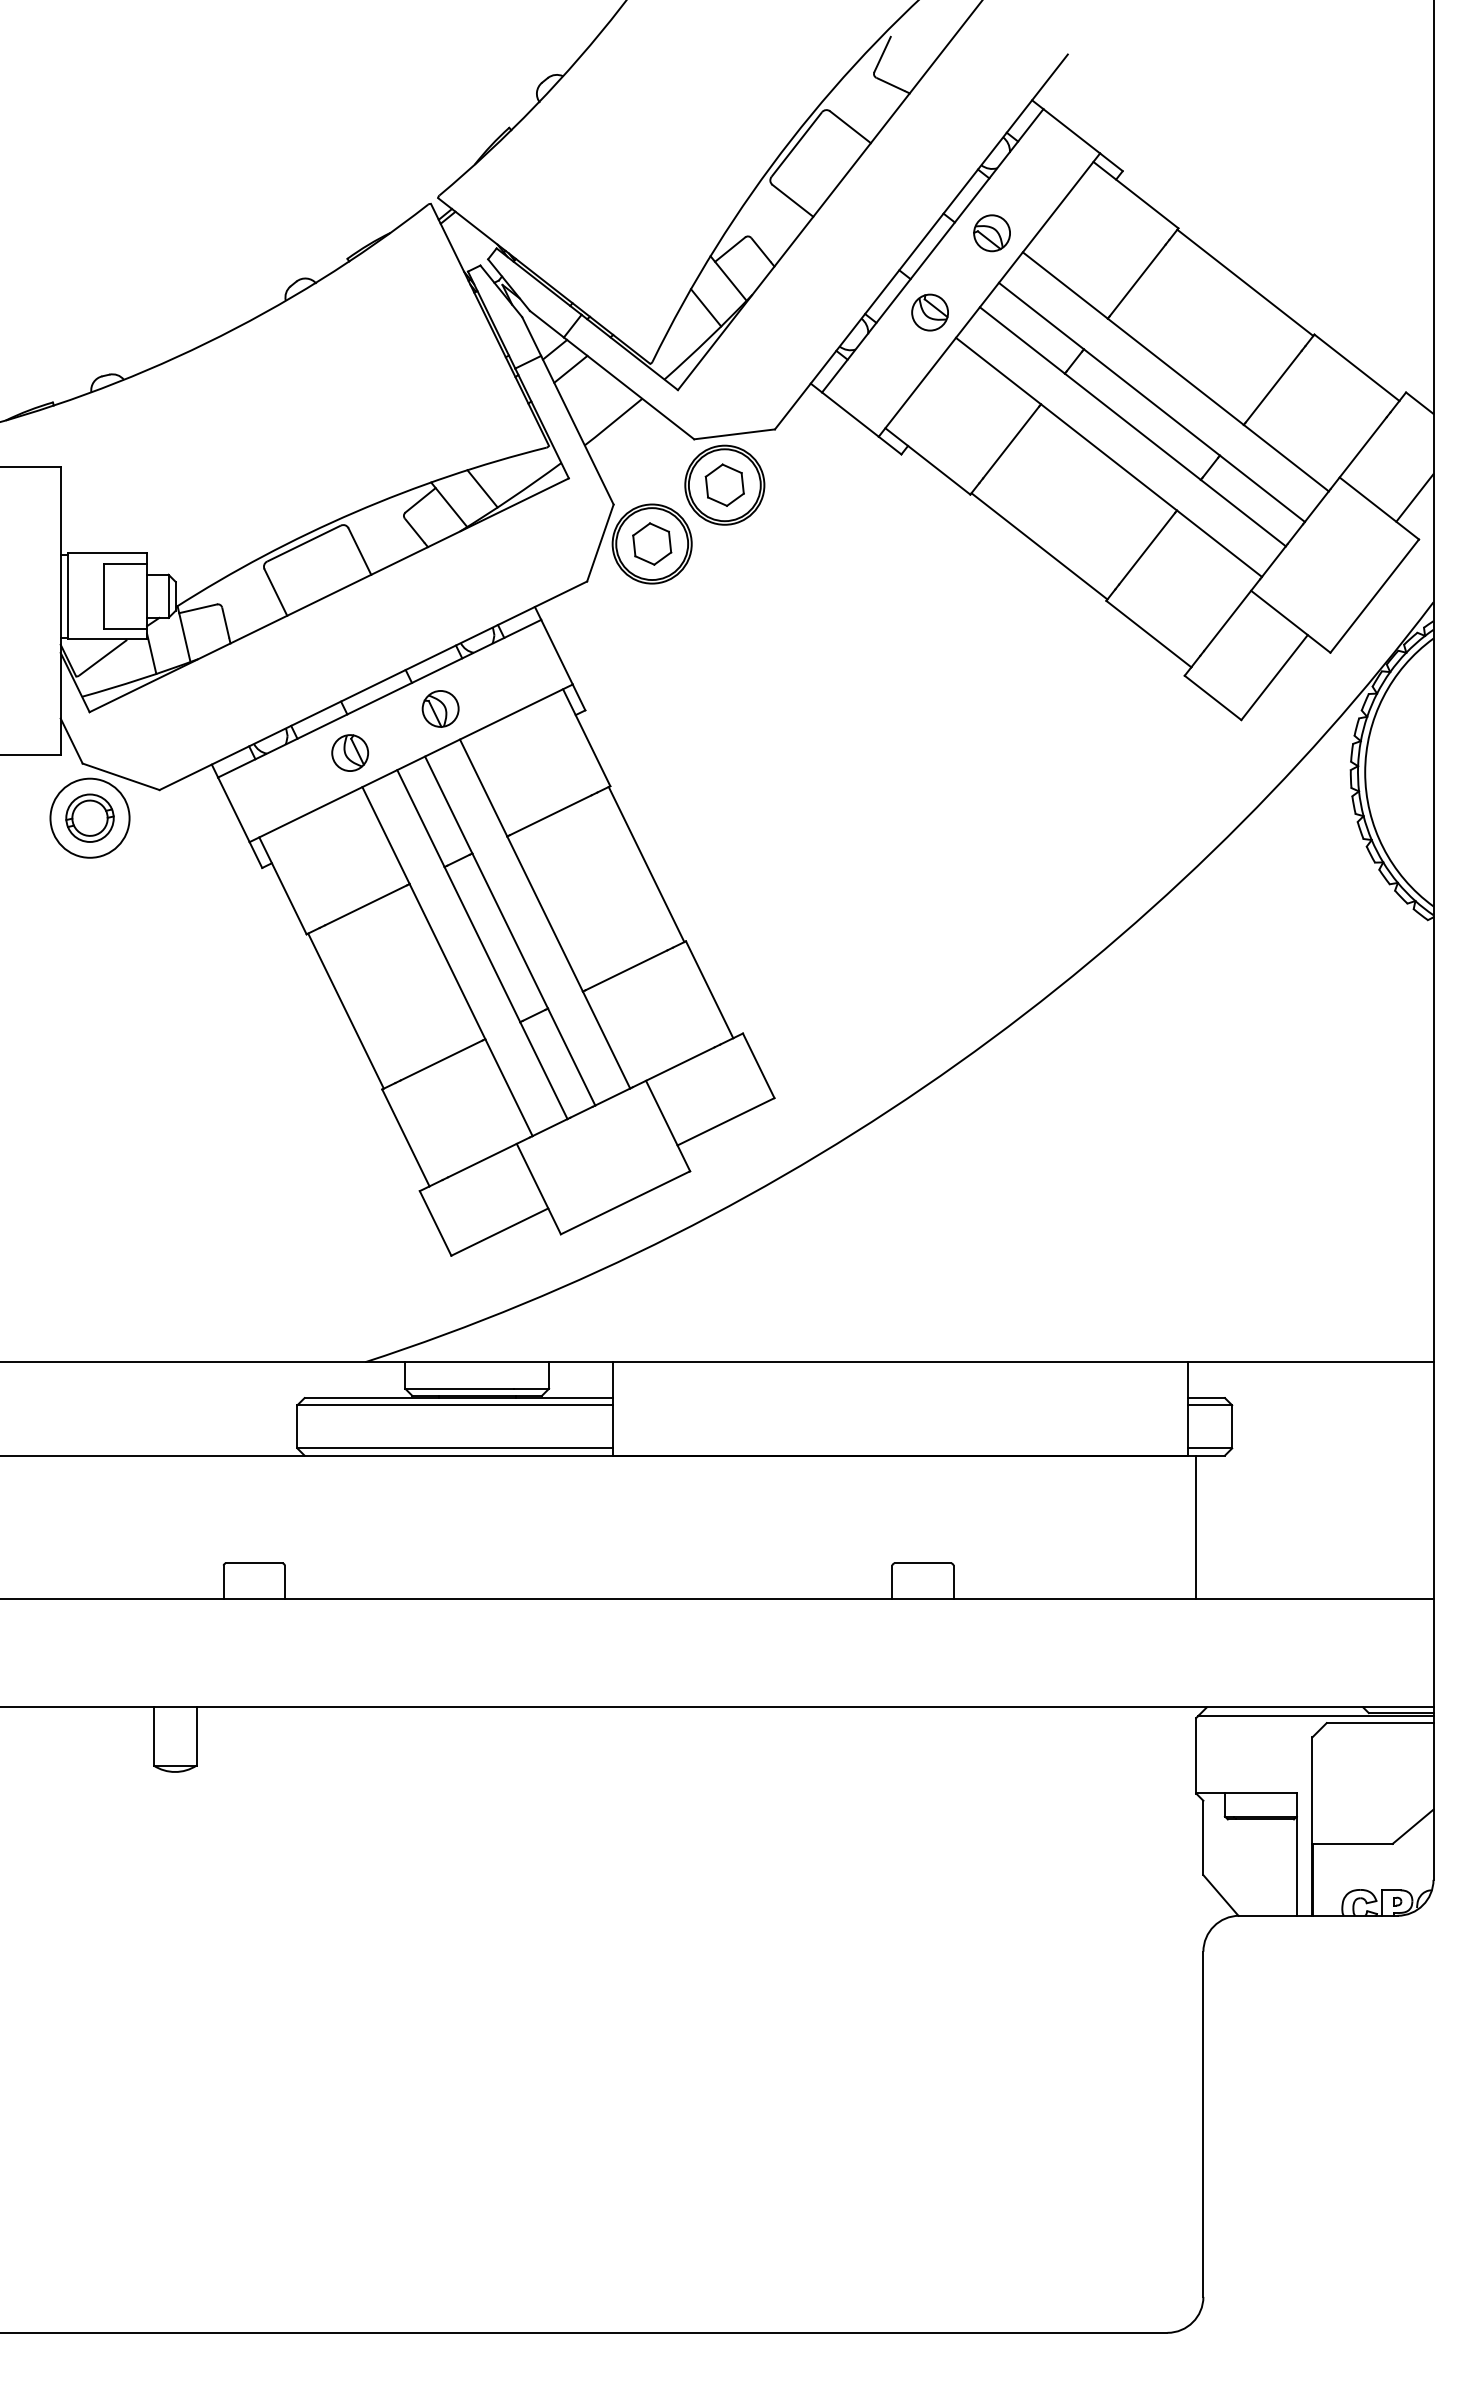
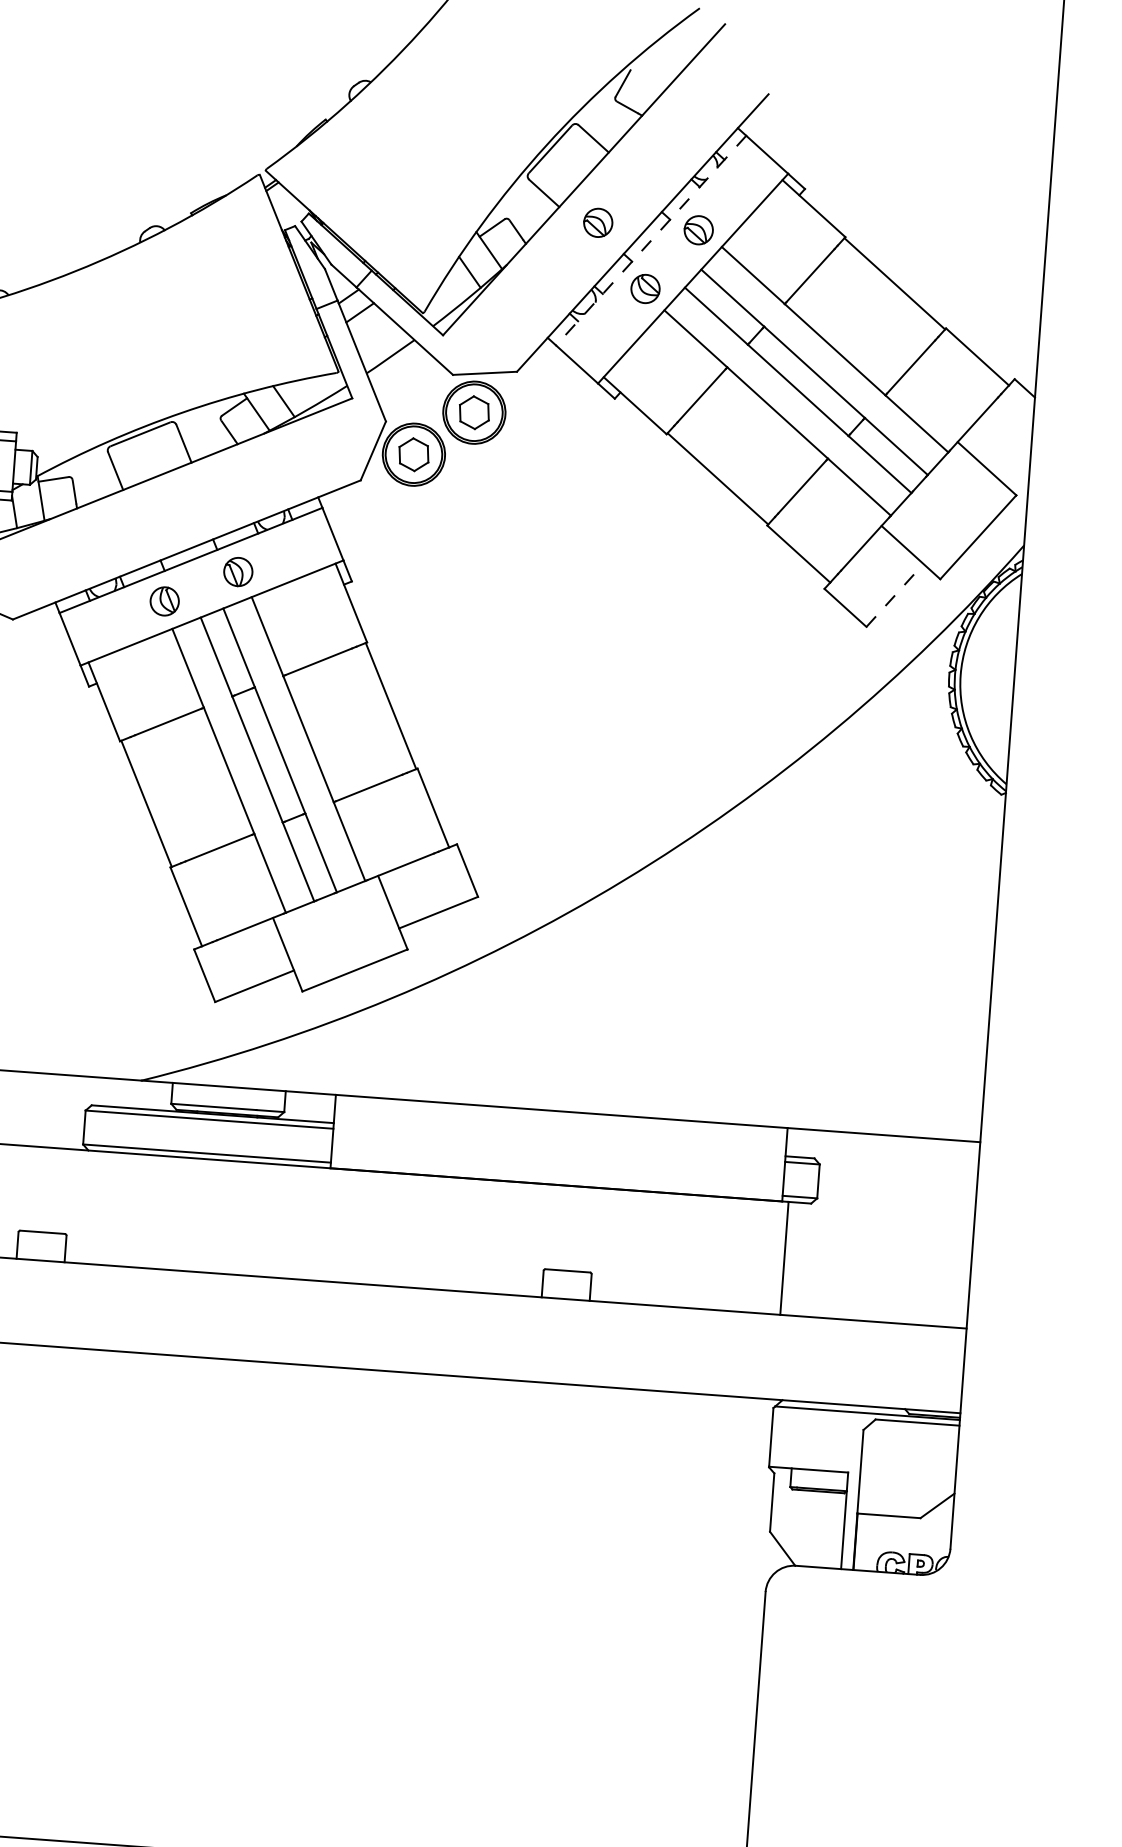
part: (863, 233) -> (597, 223), added
line: (932, 250) -> (650, 240), solid -> dashed
line: (1414, 497) -> (1015, 462), removed
line: (1274, 677) -> (894, 595), solid -> dashed

